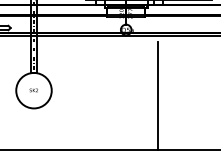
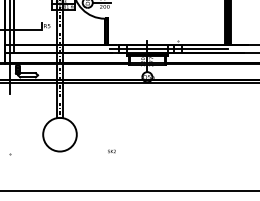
text: (33, 90) -> (111, 151), moved
line: (157, 95) -> (177, 139), removed

